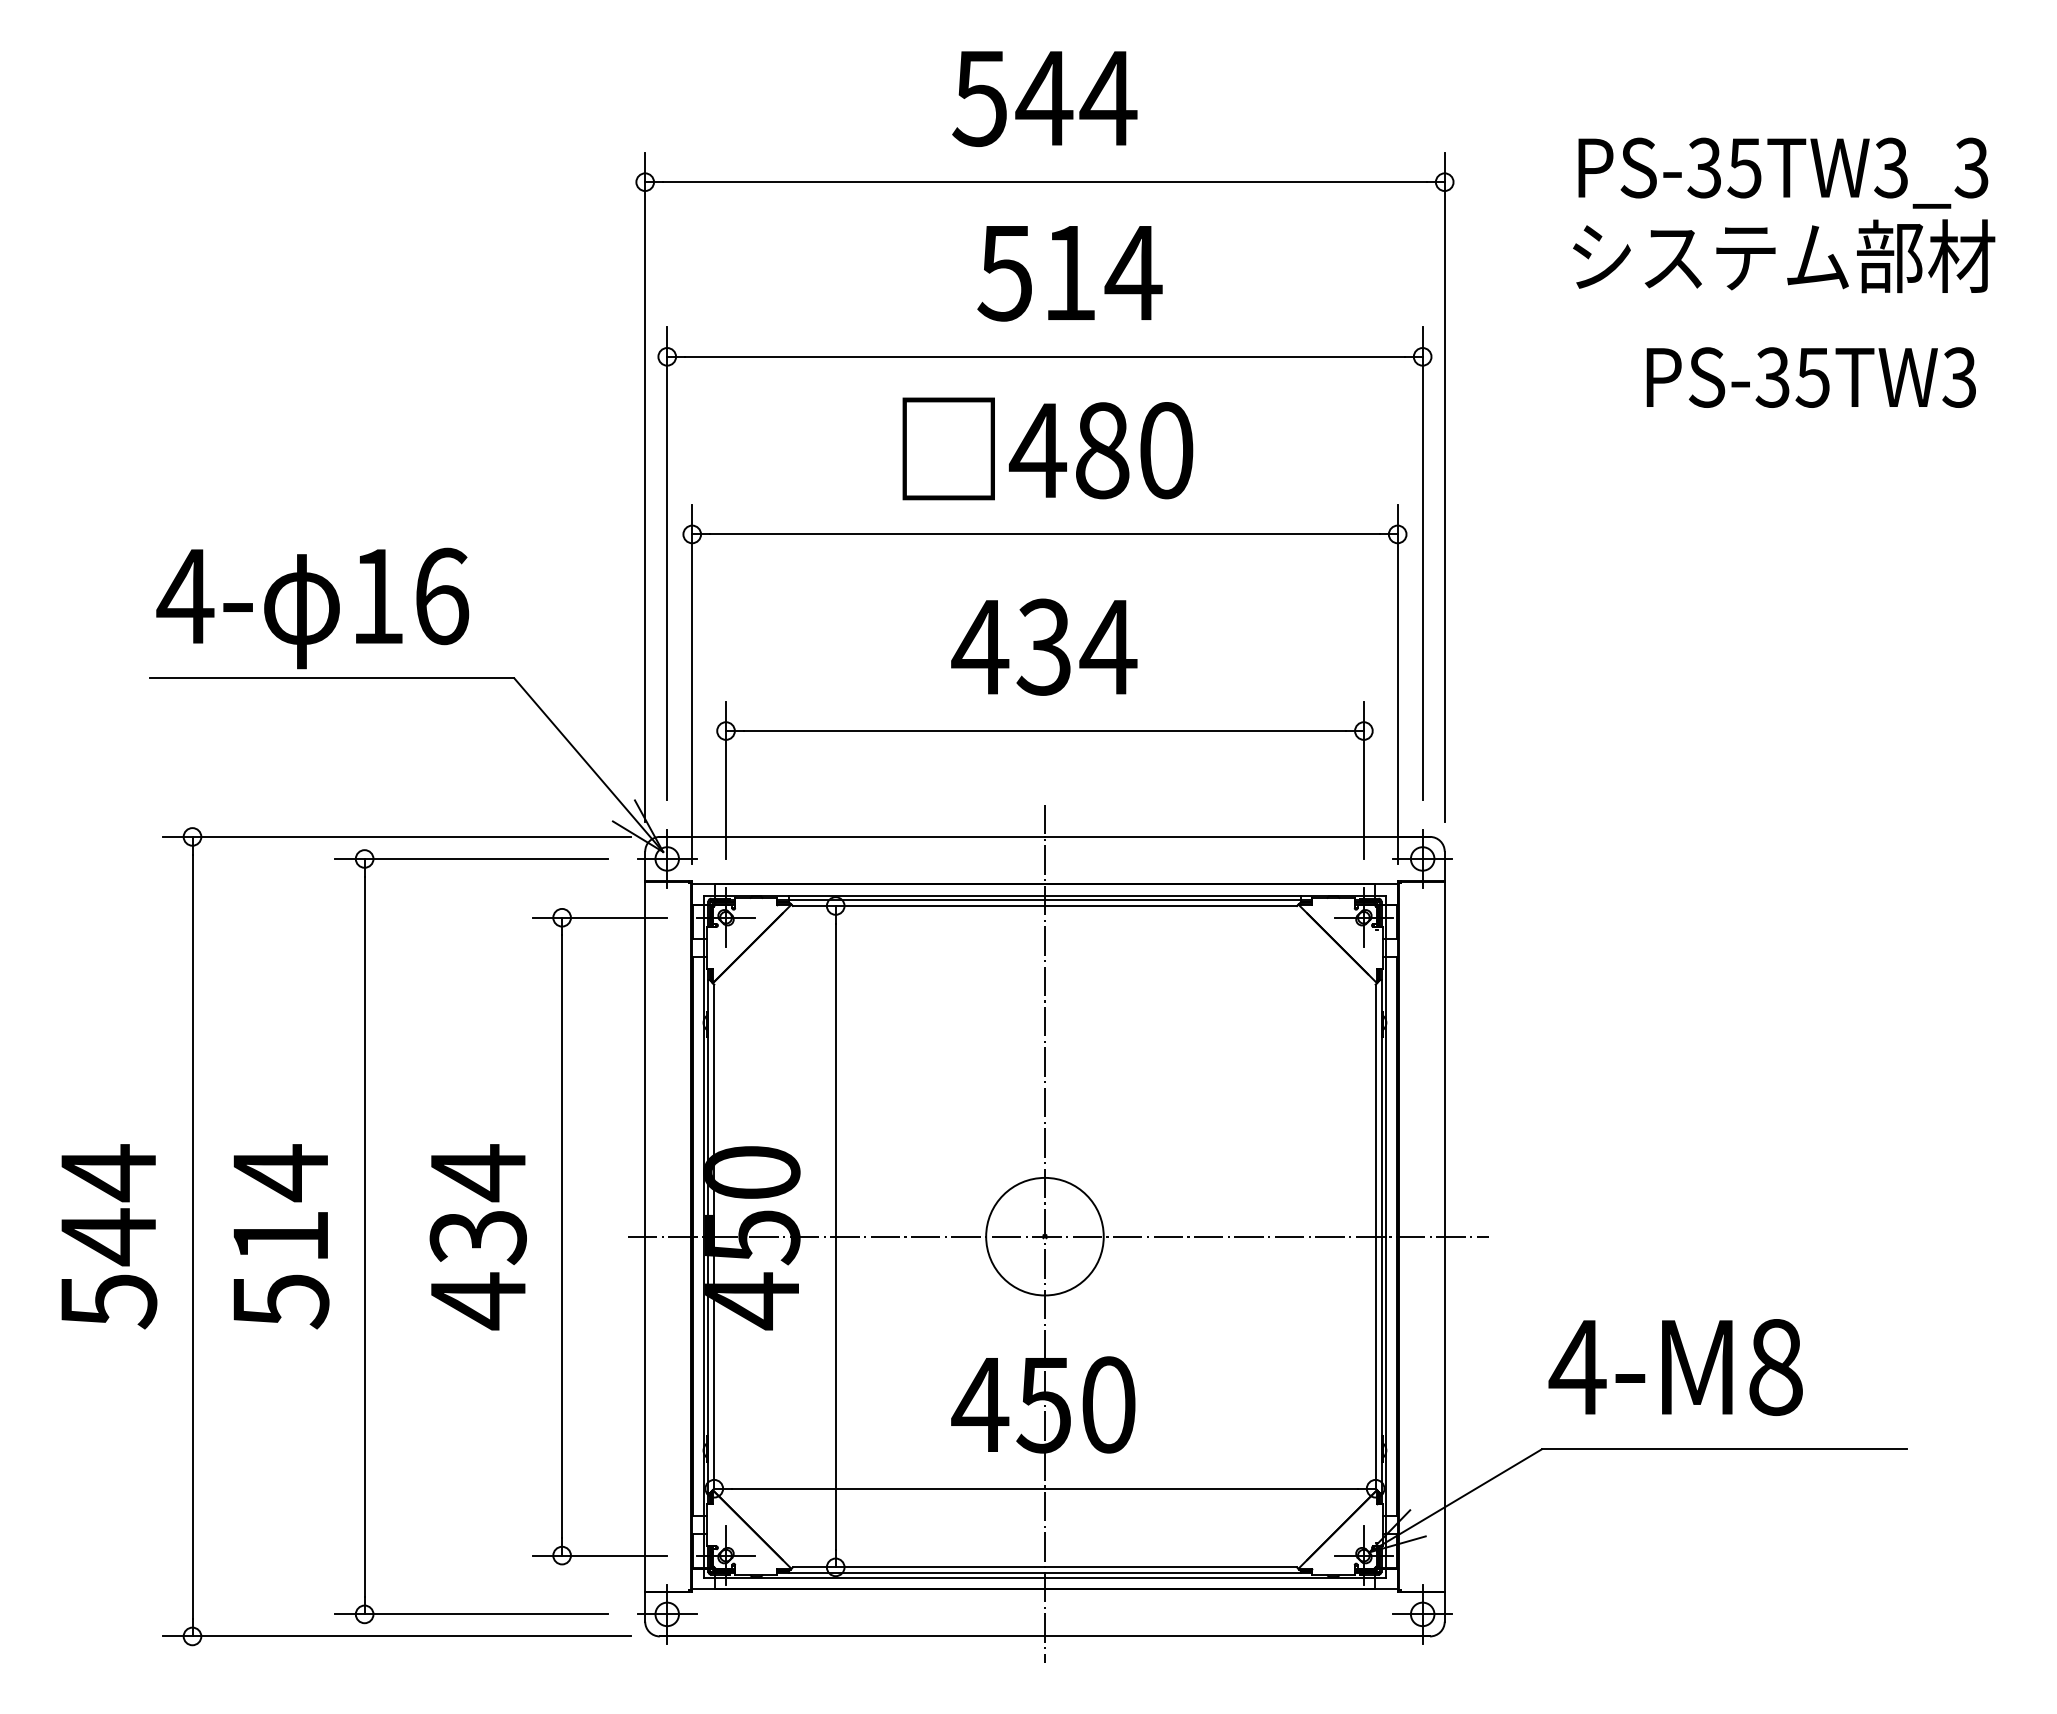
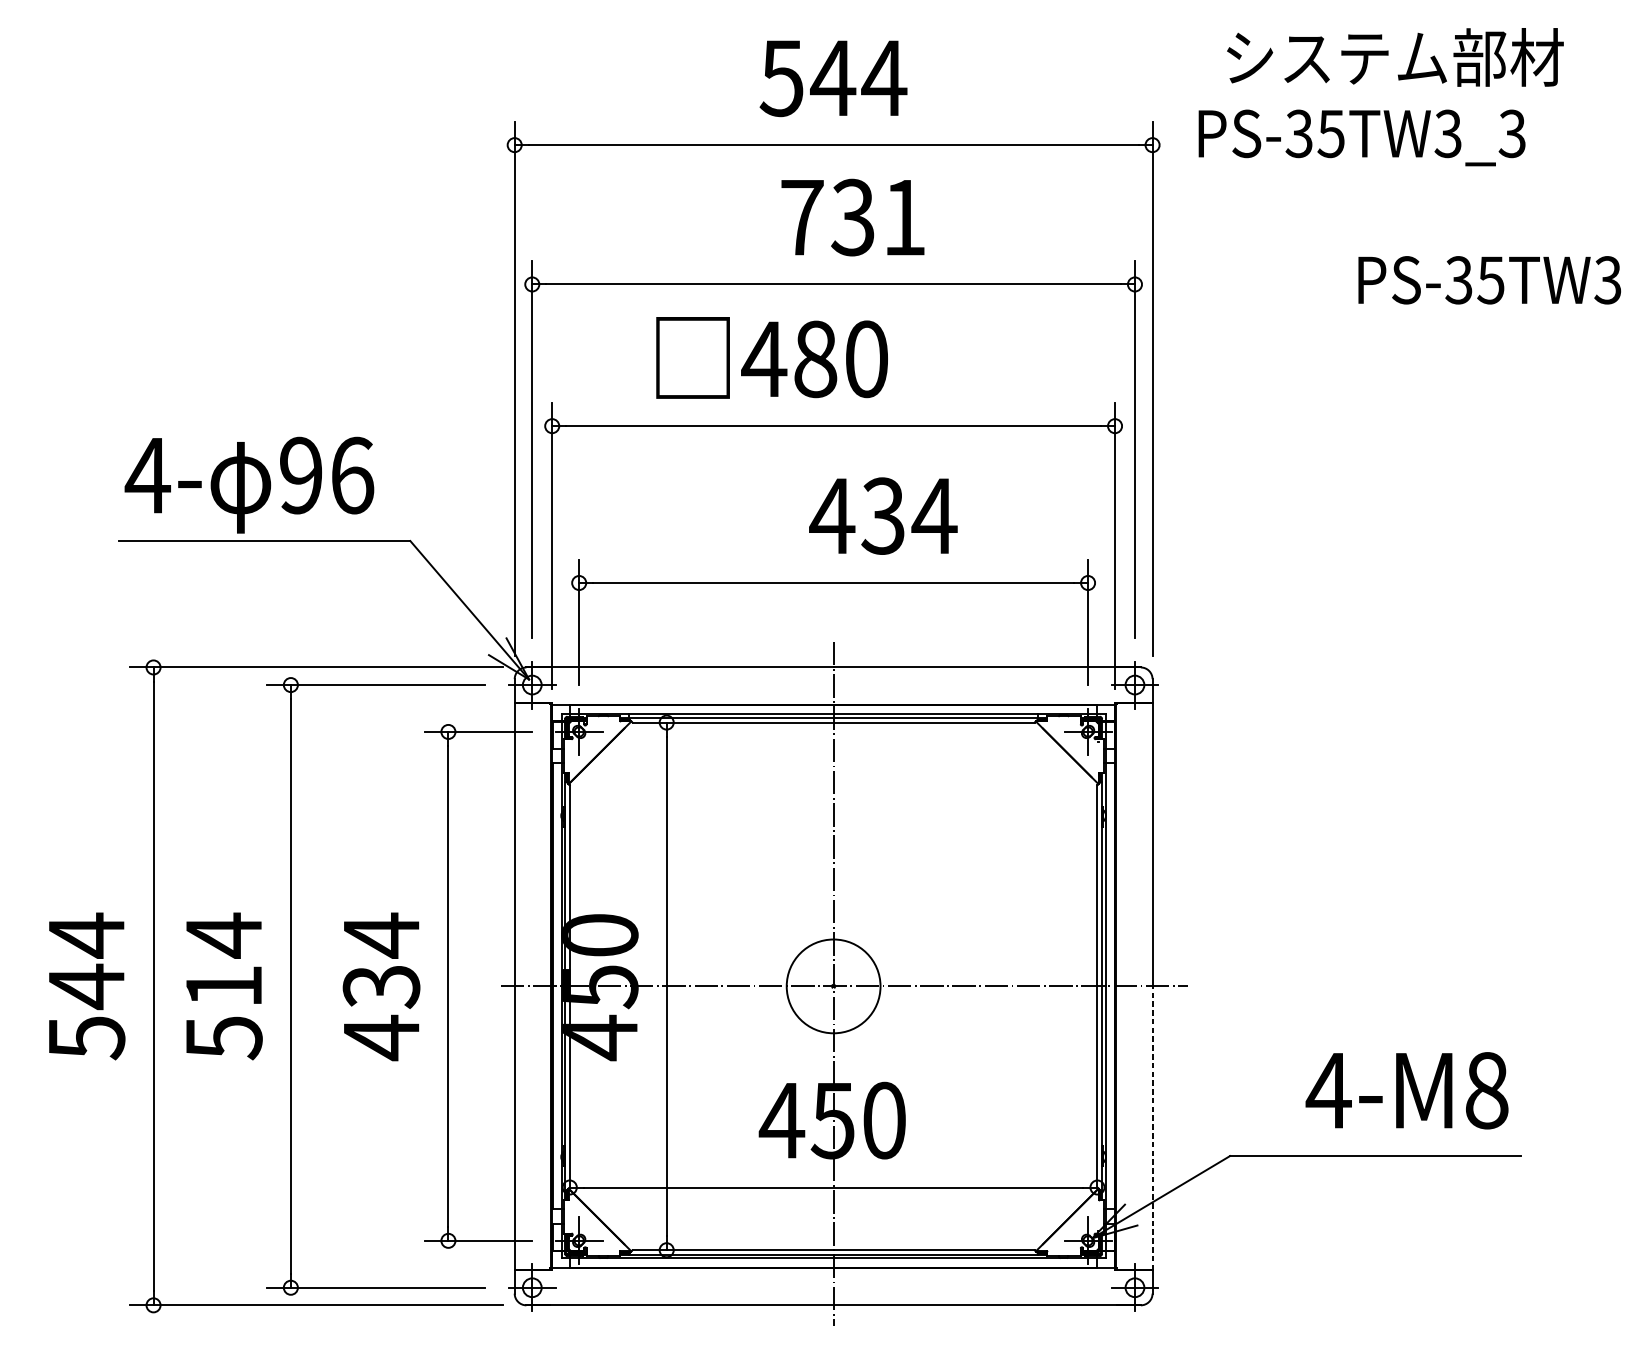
text: (1783, 172) -> (1362, 137), moved
text: (1784, 256) -> (1395, 57), moved
text: (1069, 272) -> (853, 217), 514 -> 731
text: (1810, 377) -> (1489, 280), moved
text: (1047, 448) -> (771, 357), moved
text: (377, 596) -> (301, 475), 16 -> 96
text: (1044, 646) -> (883, 515), moved
text: (1675, 1367) -> (1406, 1090), moved
line: (1444, 1414) -> (1152, 1128), solid -> dashed

